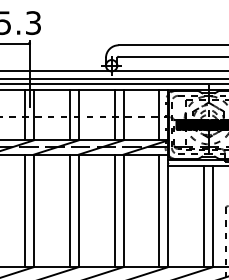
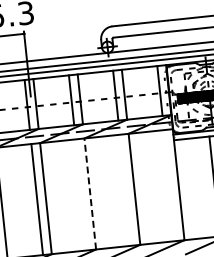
line: (69, 210) -> (81, 194), removed
line: (78, 210) -> (89, 193), solid -> dashed
line: (114, 210) -> (125, 189), removed
line: (159, 210) -> (169, 185), removed

